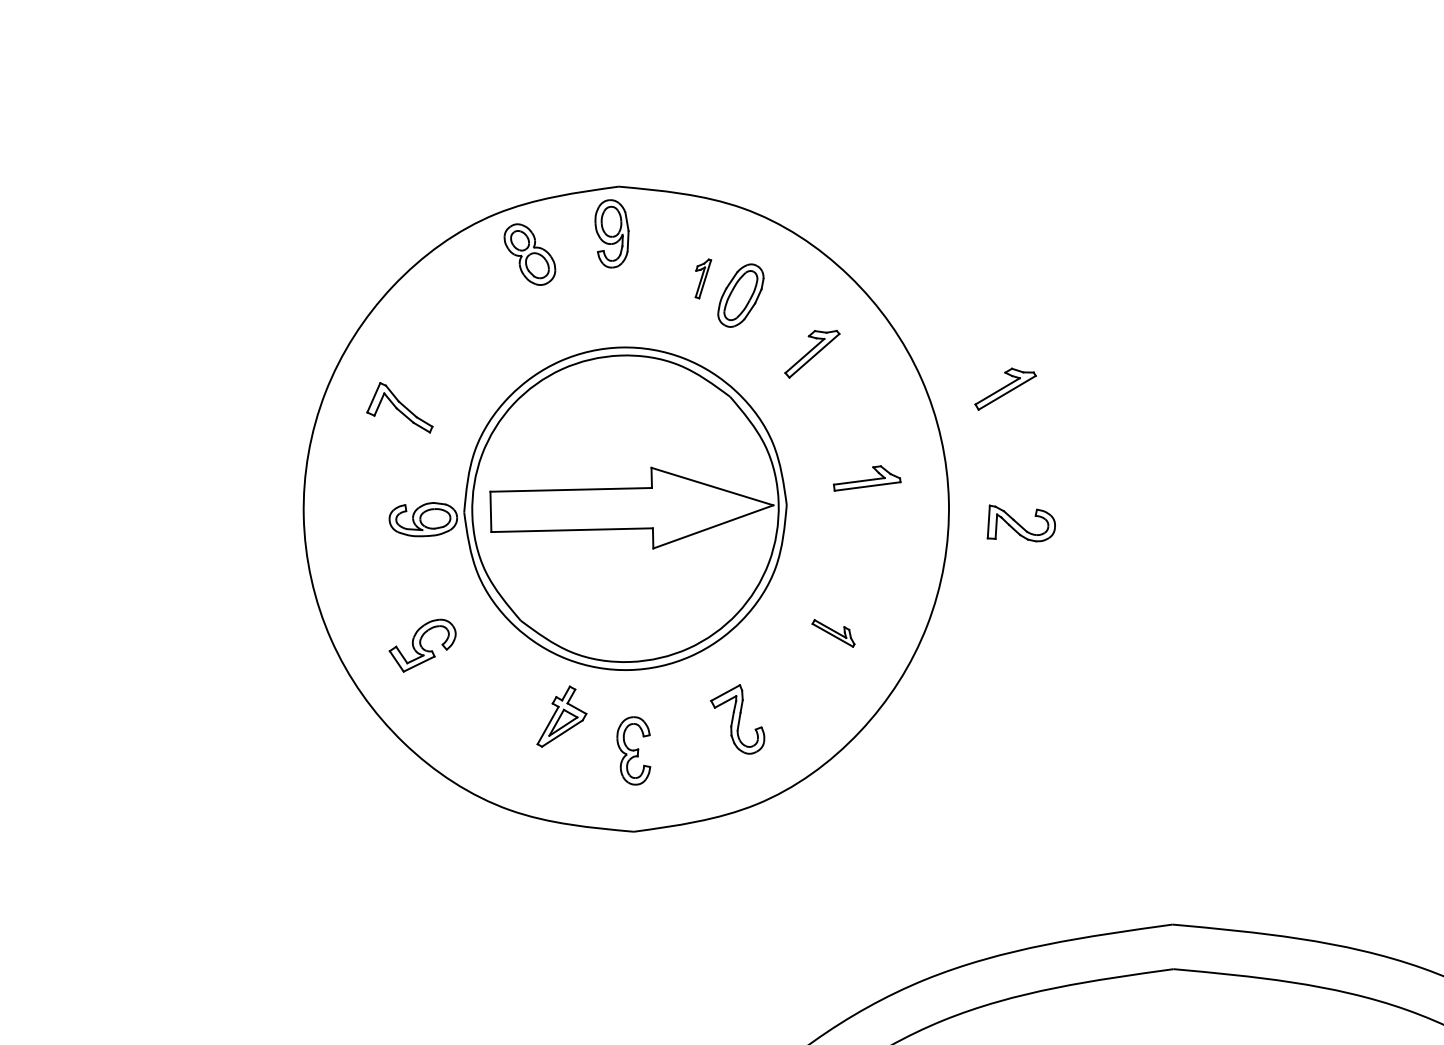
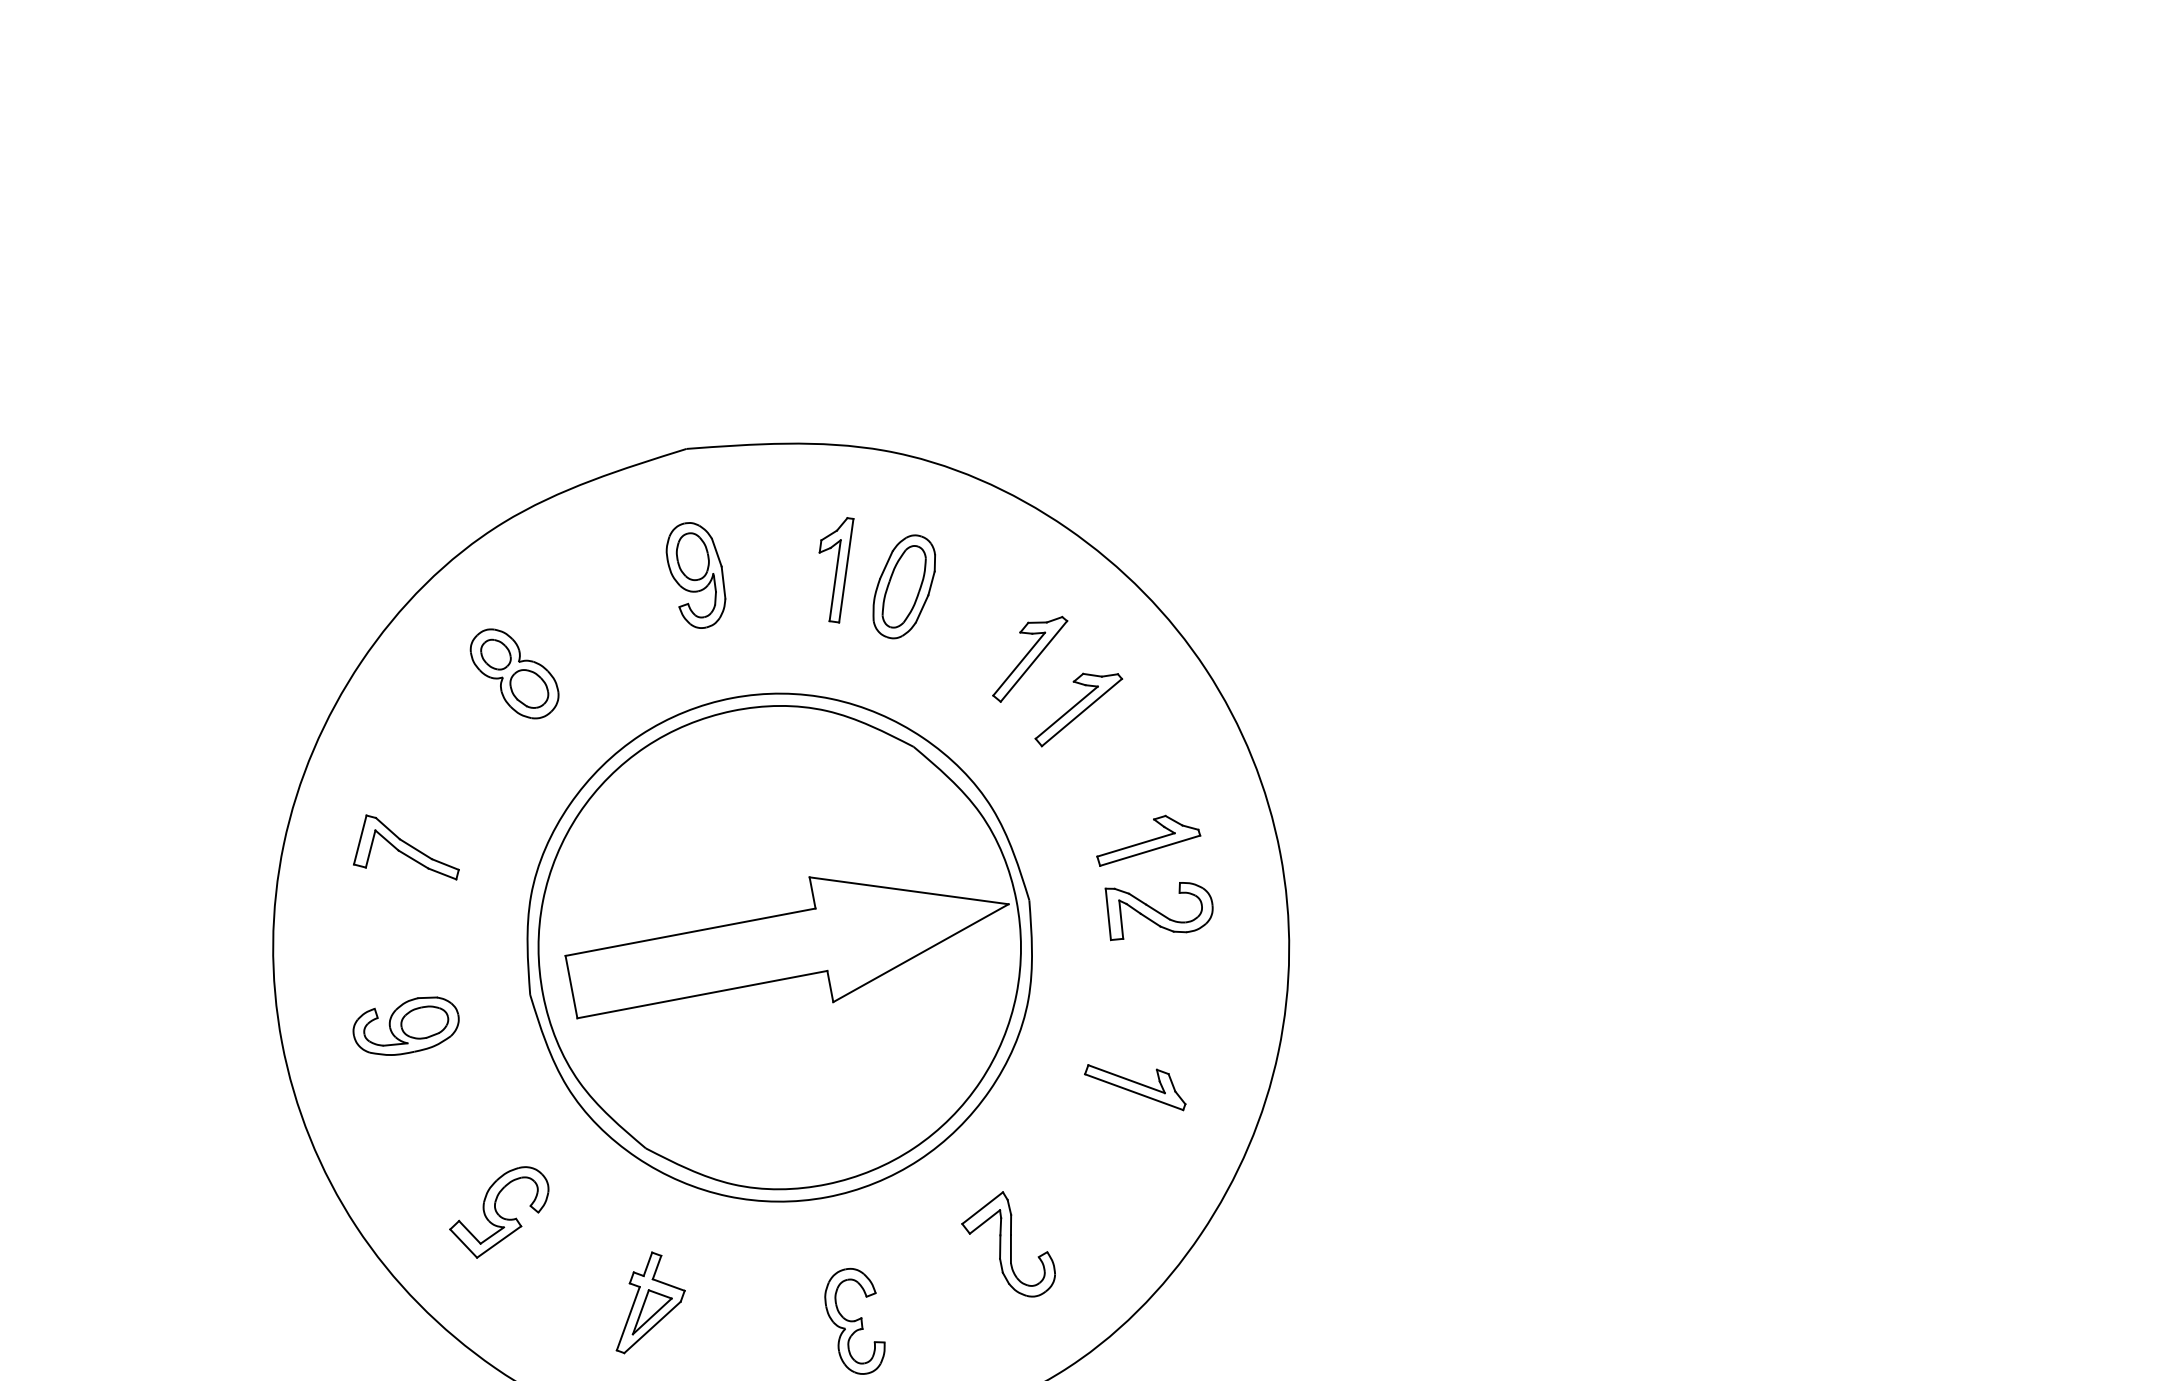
part: (611, 233) -> (695, 574), moved
part: (529, 254) -> (514, 673), moved
part: (703, 278) -> (841, 569), size x1.67
part: (1005, 388) -> (1078, 706), moved
part: (422, 519) -> (405, 1026), moved
part: (1020, 523) -> (1157, 908), moved
part: (833, 633) -> (1134, 1087), size x1.43
part: (561, 716) -> (646, 1301), moved

